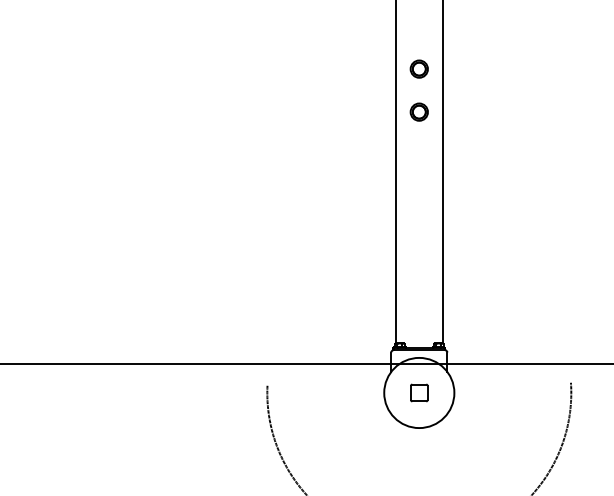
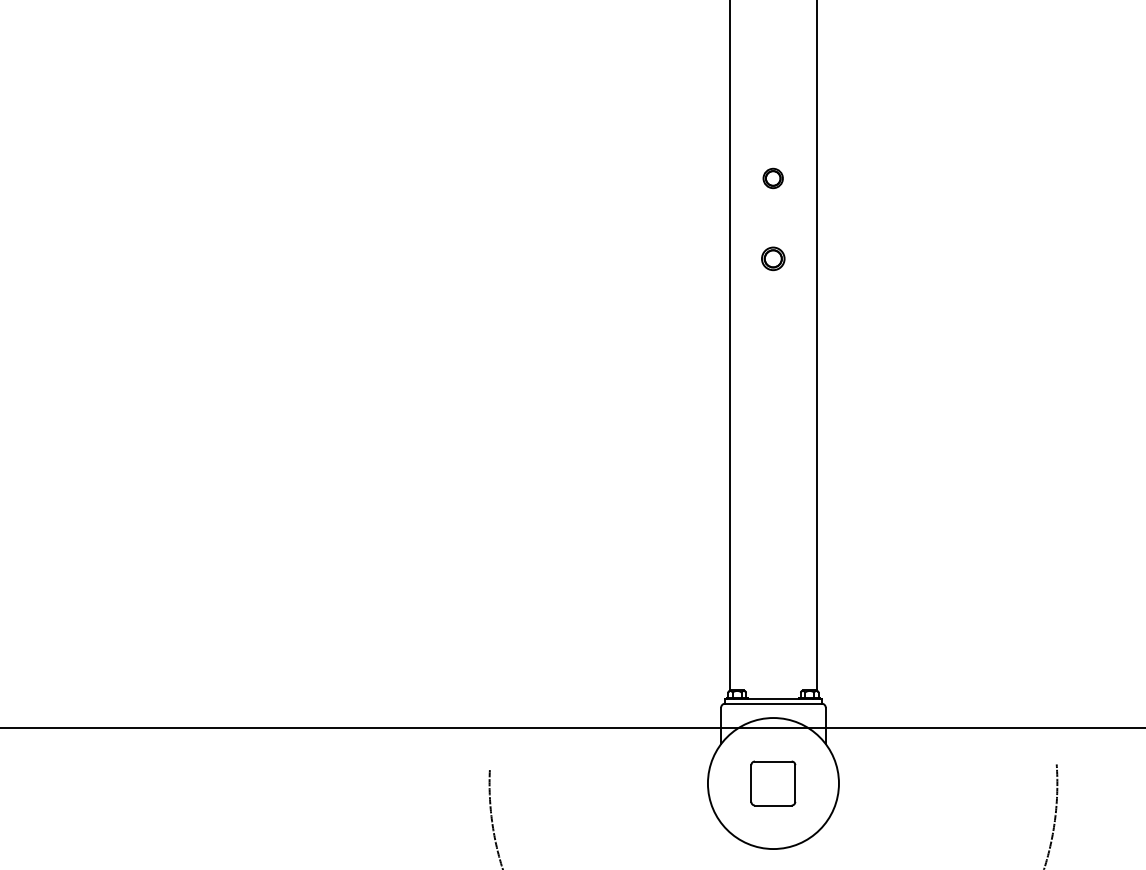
part: (418, 68) -> (771, 177), size x0.6
part: (418, 111) -> (771, 257), size x0.7
part: (419, 392) -> (773, 782), size x1.4

